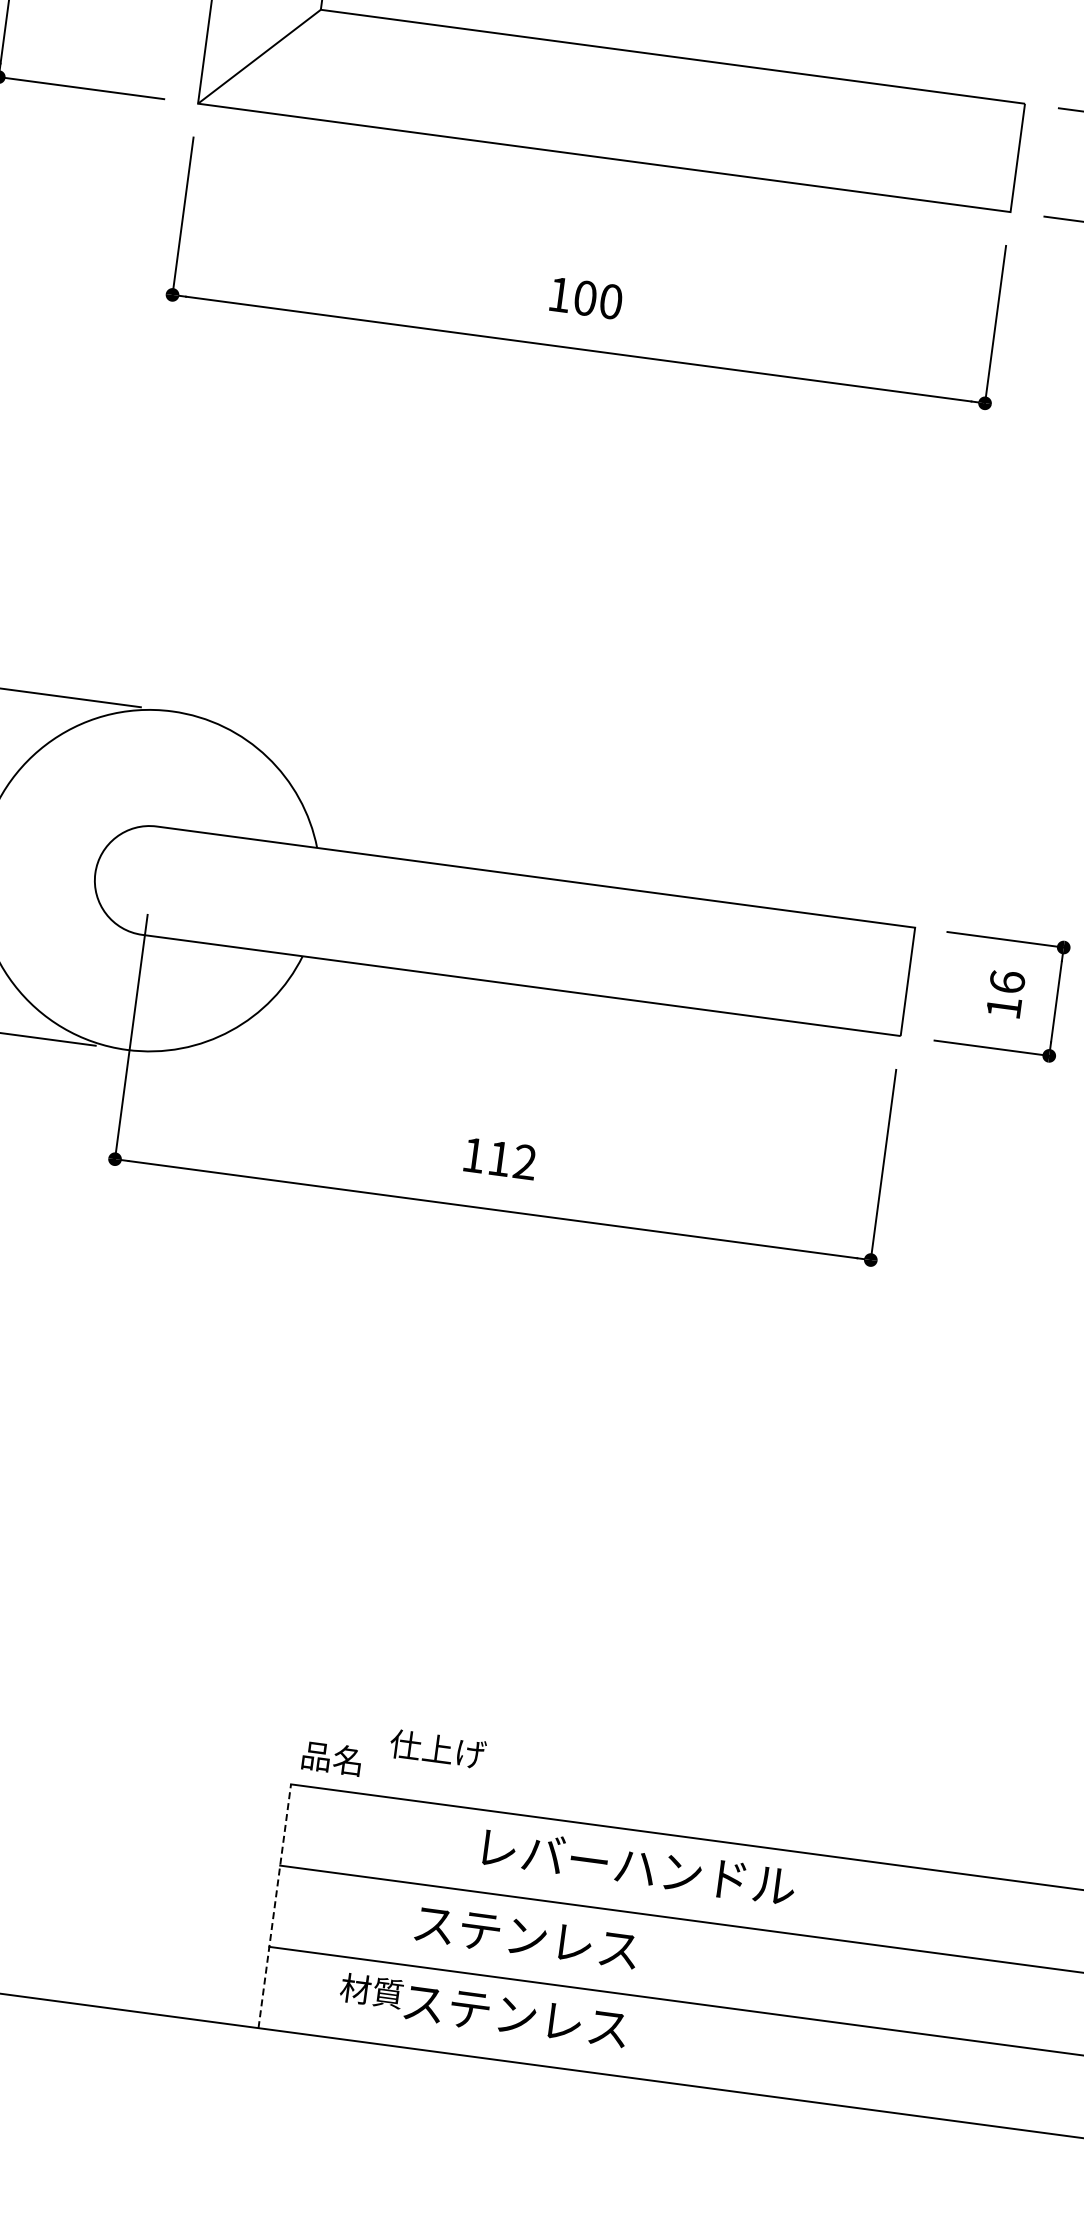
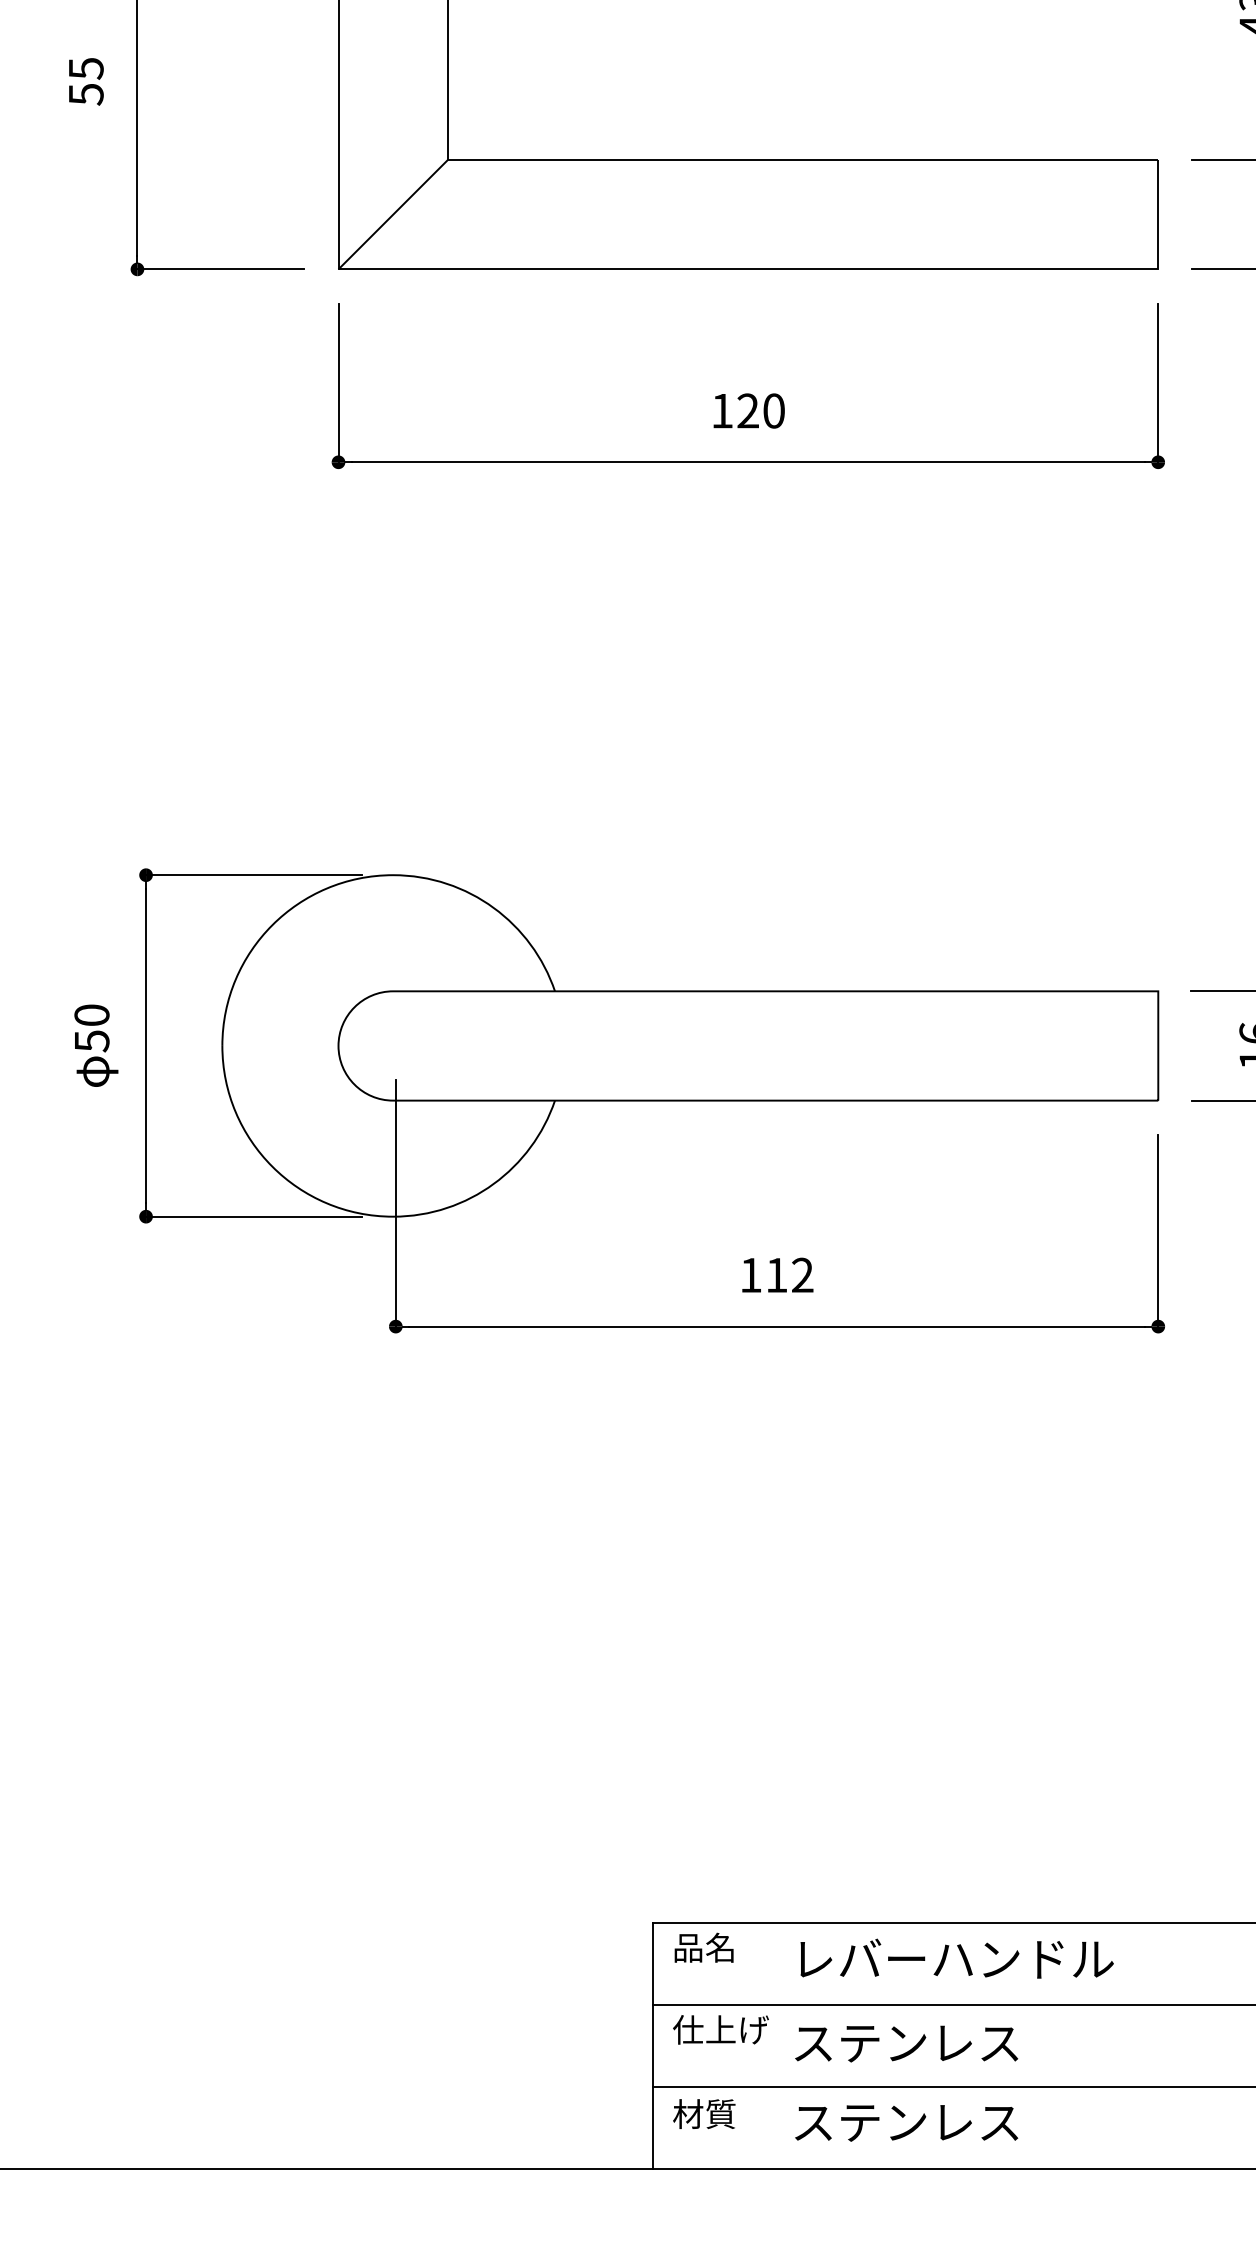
text: (584, 297) -> (747, 410), 100 -> 120
text: (437, 1748) -> (720, 2029), moved
text: (331, 1757) -> (703, 1947), moved
text: (638, 1866) -> (956, 1958), moved
line: (274, 1905) -> (652, 2045), dashed -> solid
text: (372, 1990) -> (704, 2113), moved

